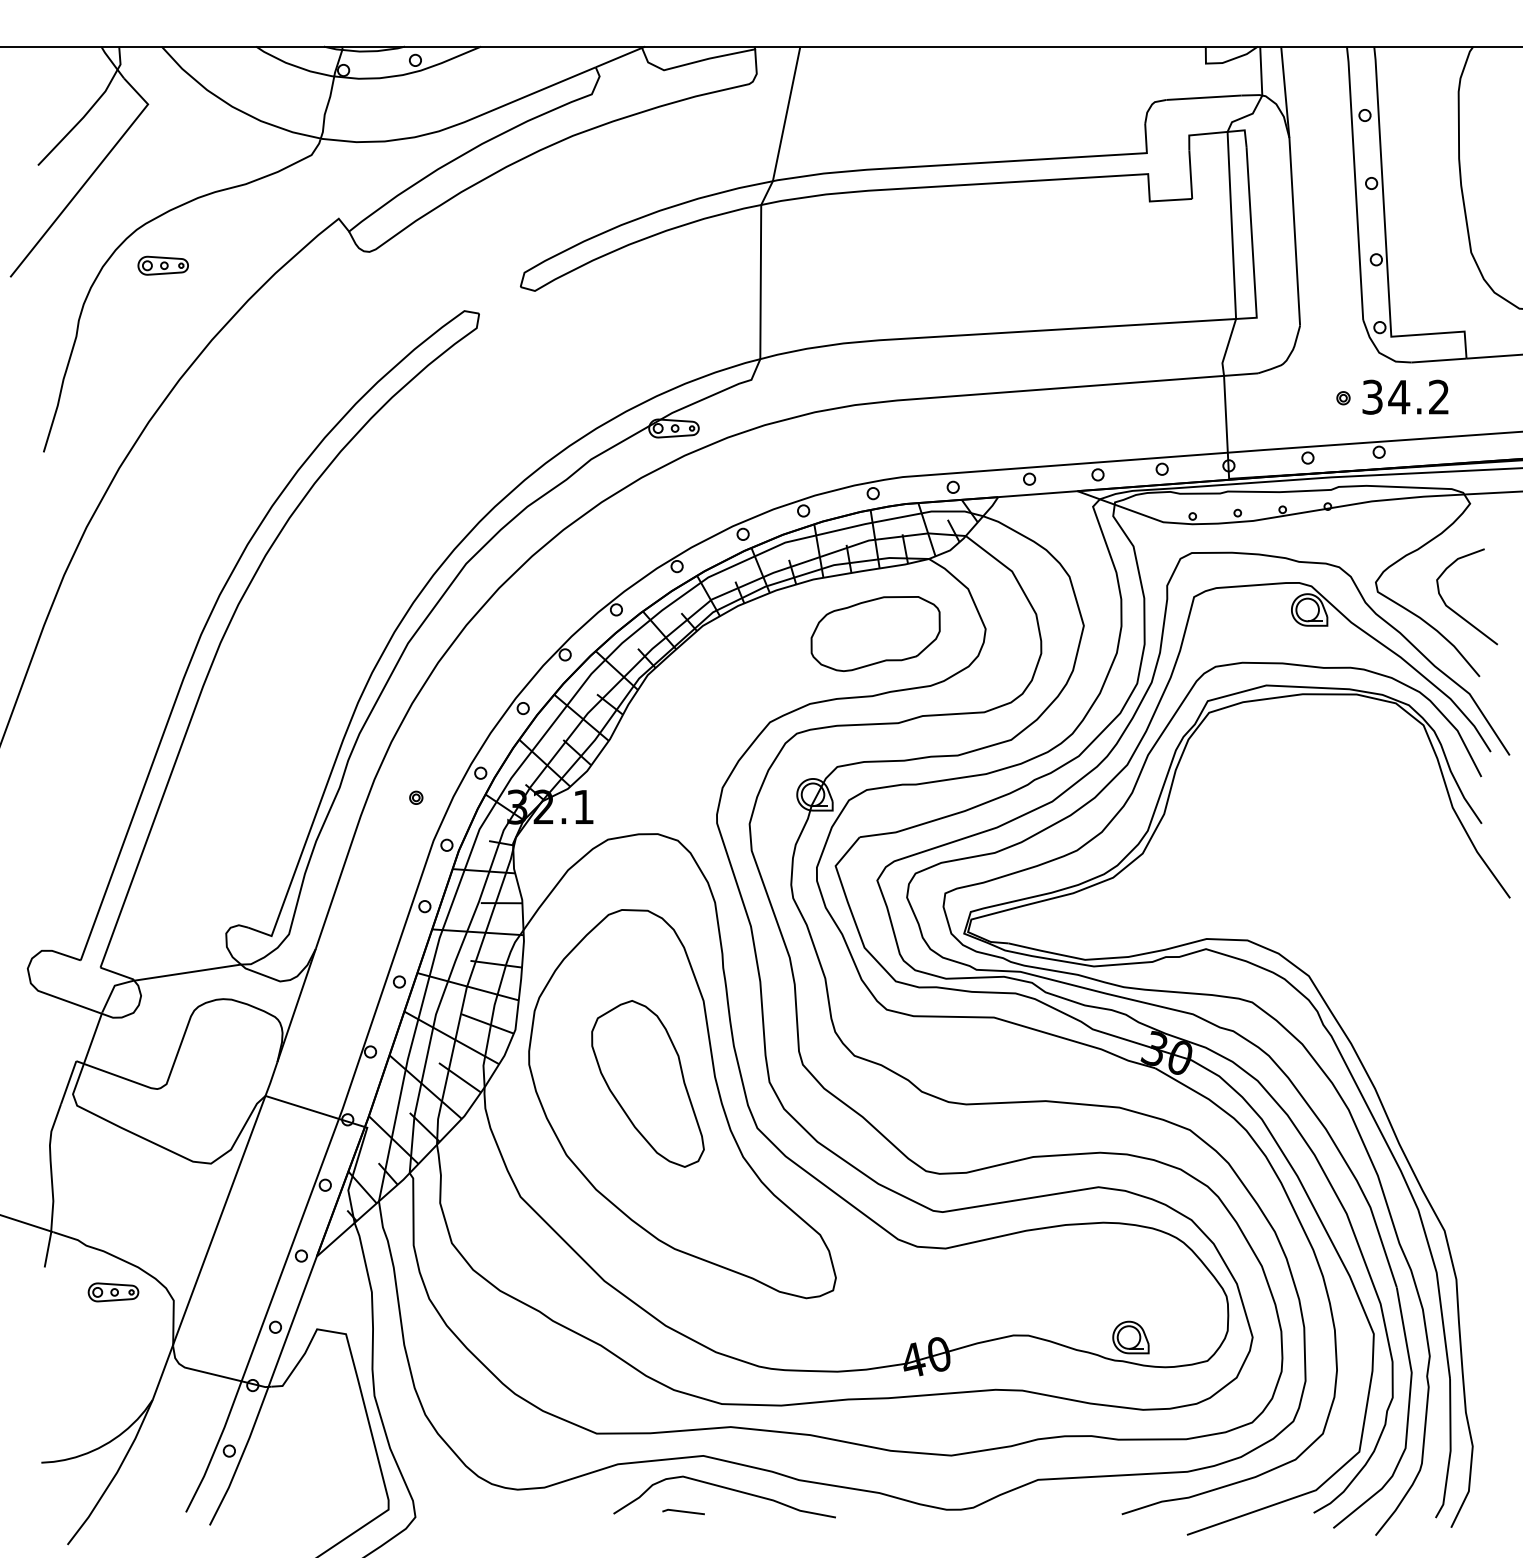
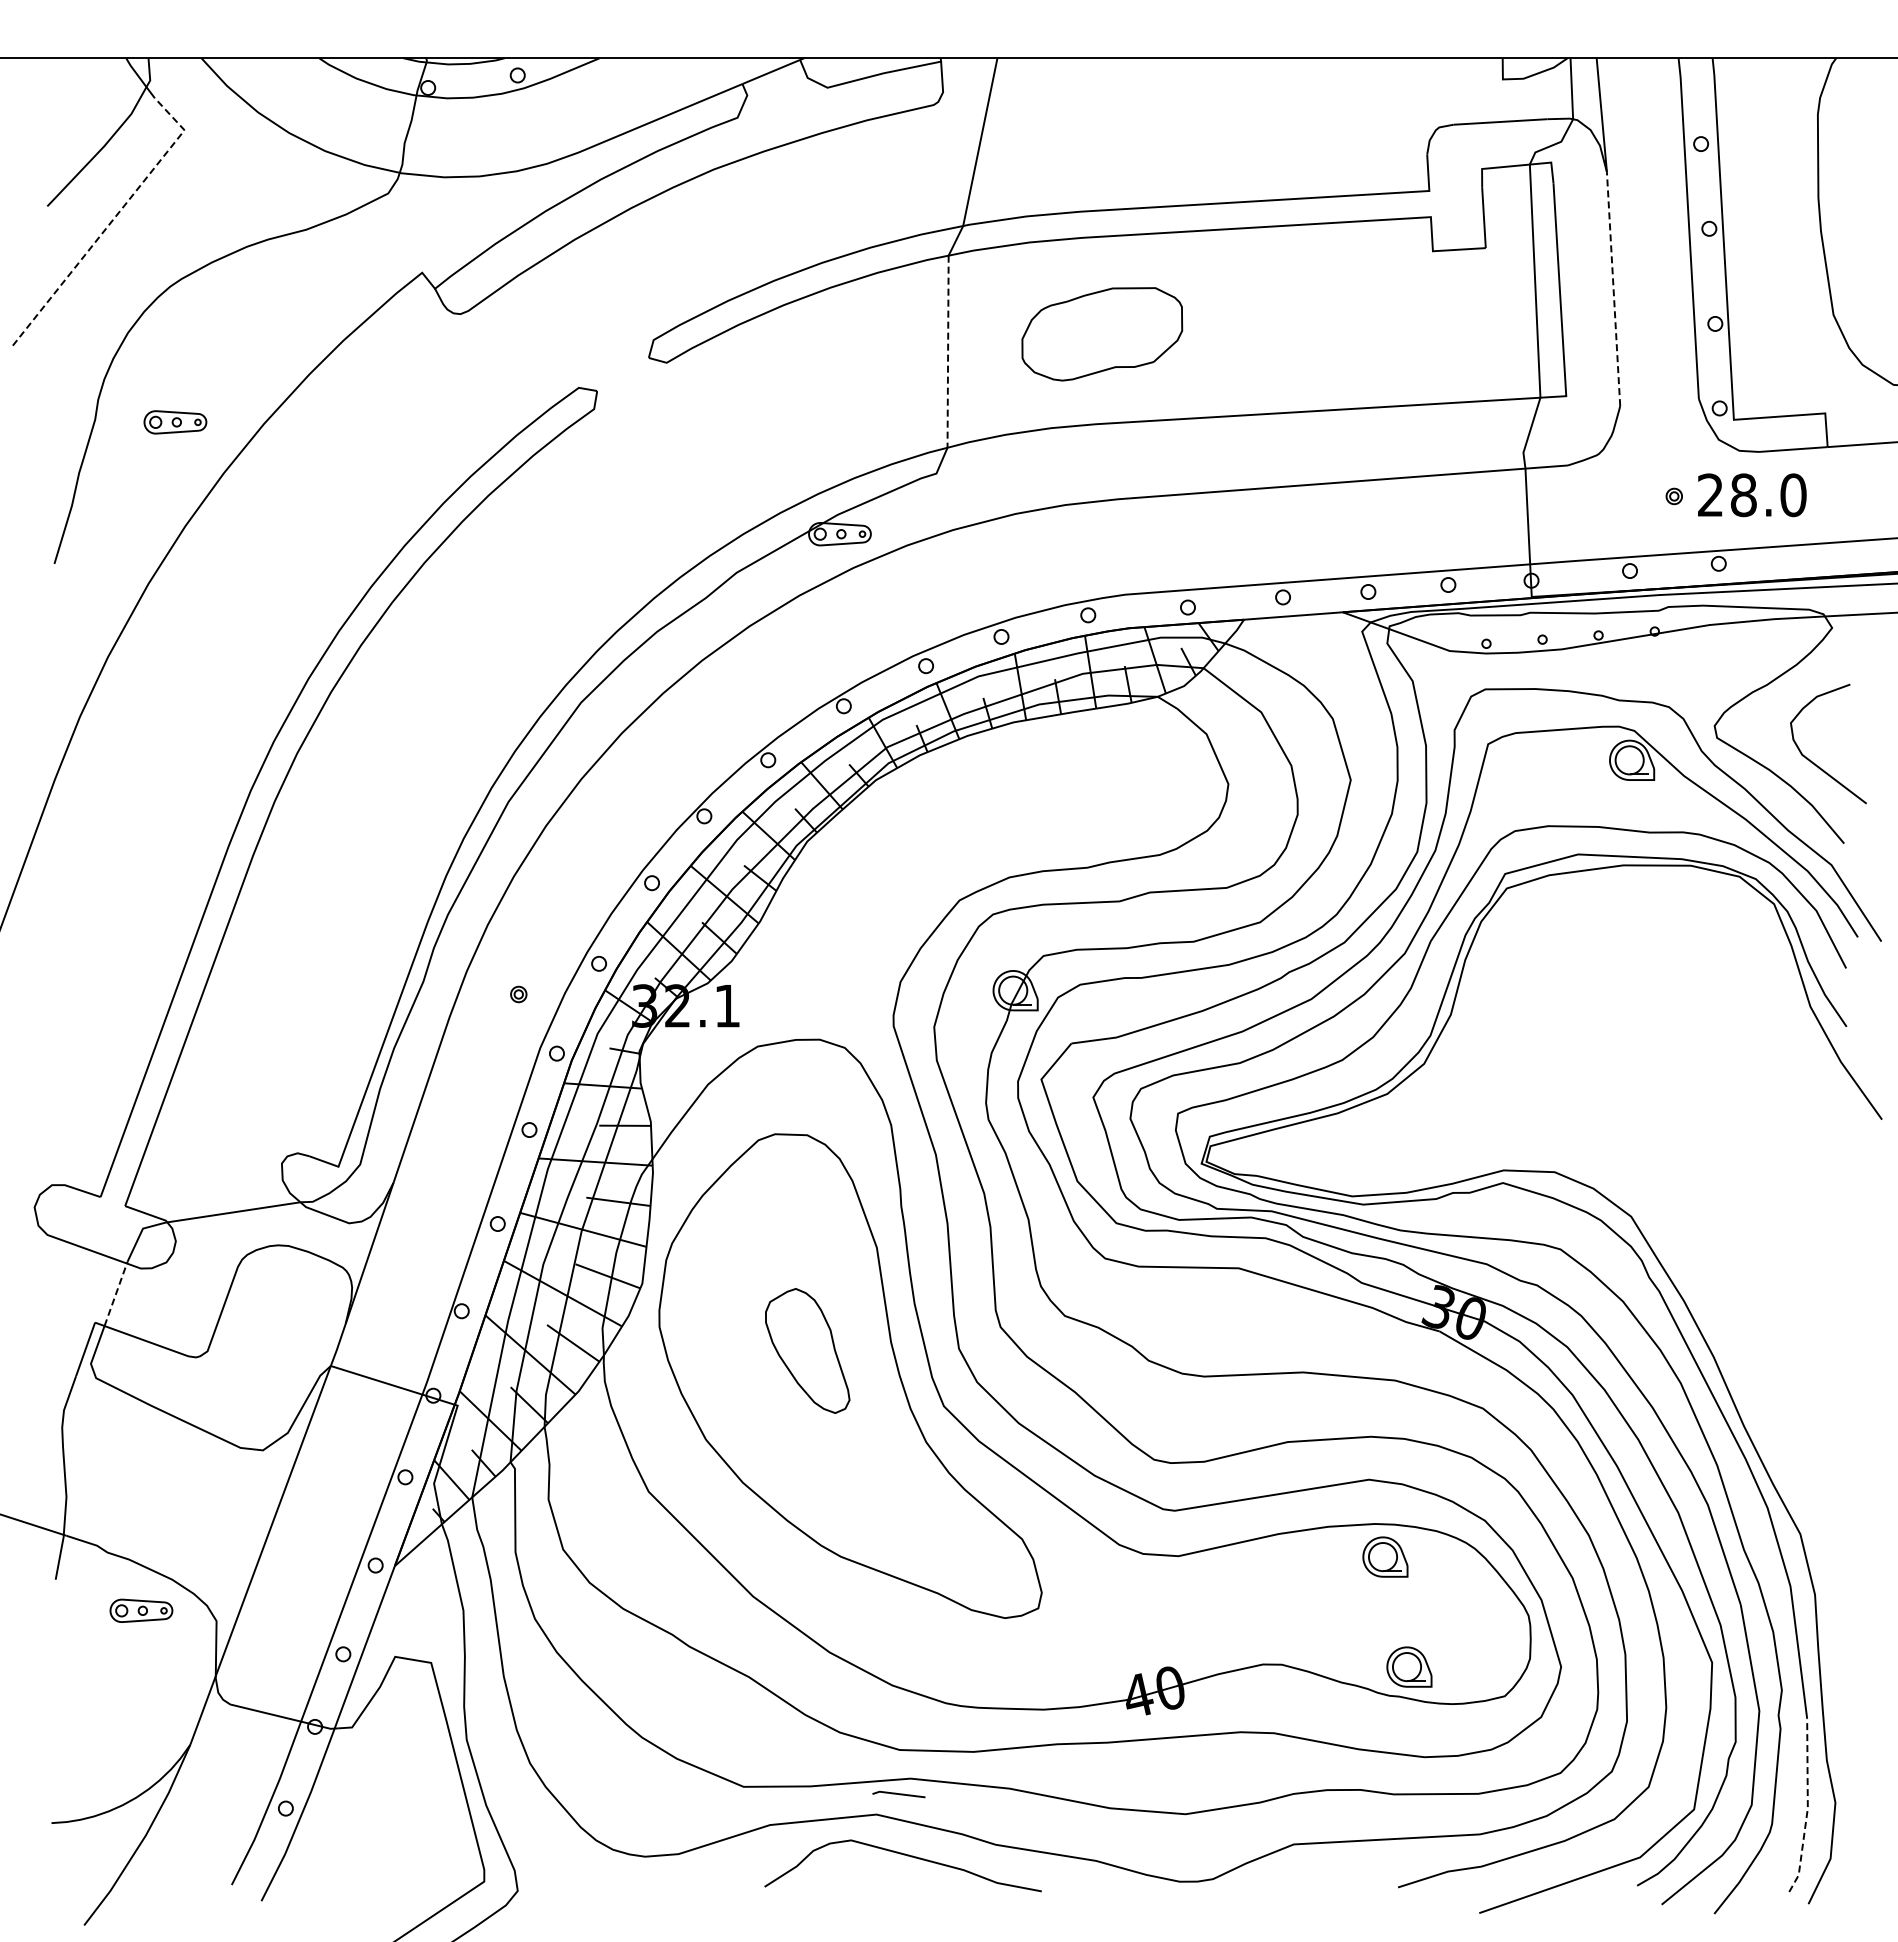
line: (91, 176) -> (113, 220), solid -> dashed
line: (1294, 231) -> (1613, 288), solid -> dashed
part: (163, 265) -> (175, 422), moved
line: (761, 282) -> (948, 352), solid -> dashed
text: (1406, 397) -> (1752, 495), 34.2 -> 28.0
part: (875, 634) -> (1102, 334), moved
line: (93, 1037) -> (116, 1293), solid -> dashed
part: (647, 1083) -> (807, 1350), size x0.6
part: (1111, 1248) -> (1385, 1556), added
line: (1450, 1451) -> (1807, 1808), solid -> dashed
line: (683, 1511) -> (898, 1794), moved

